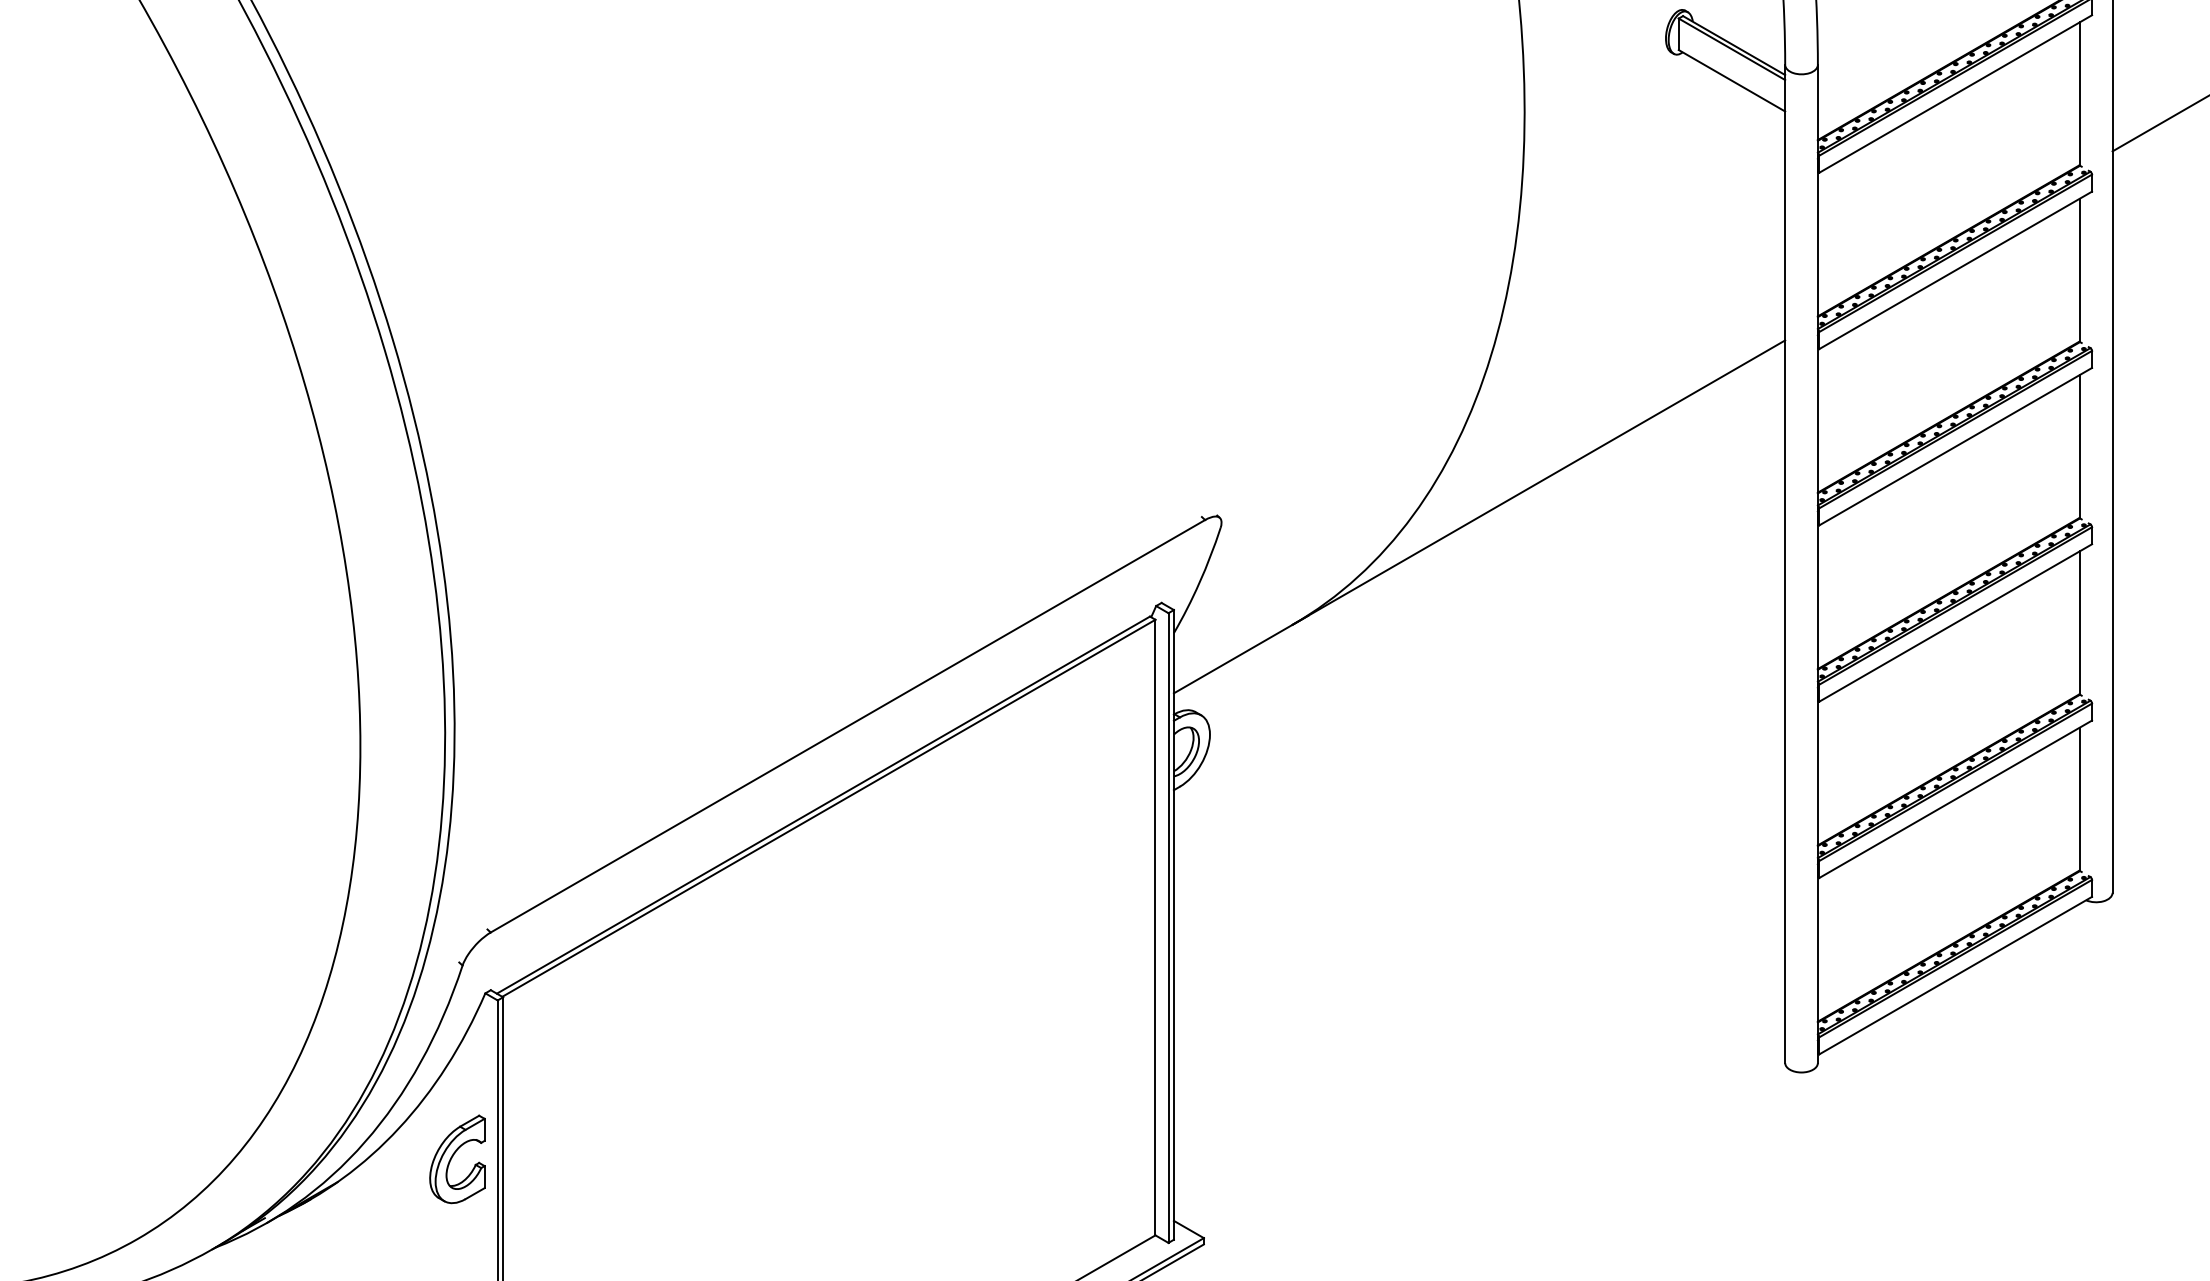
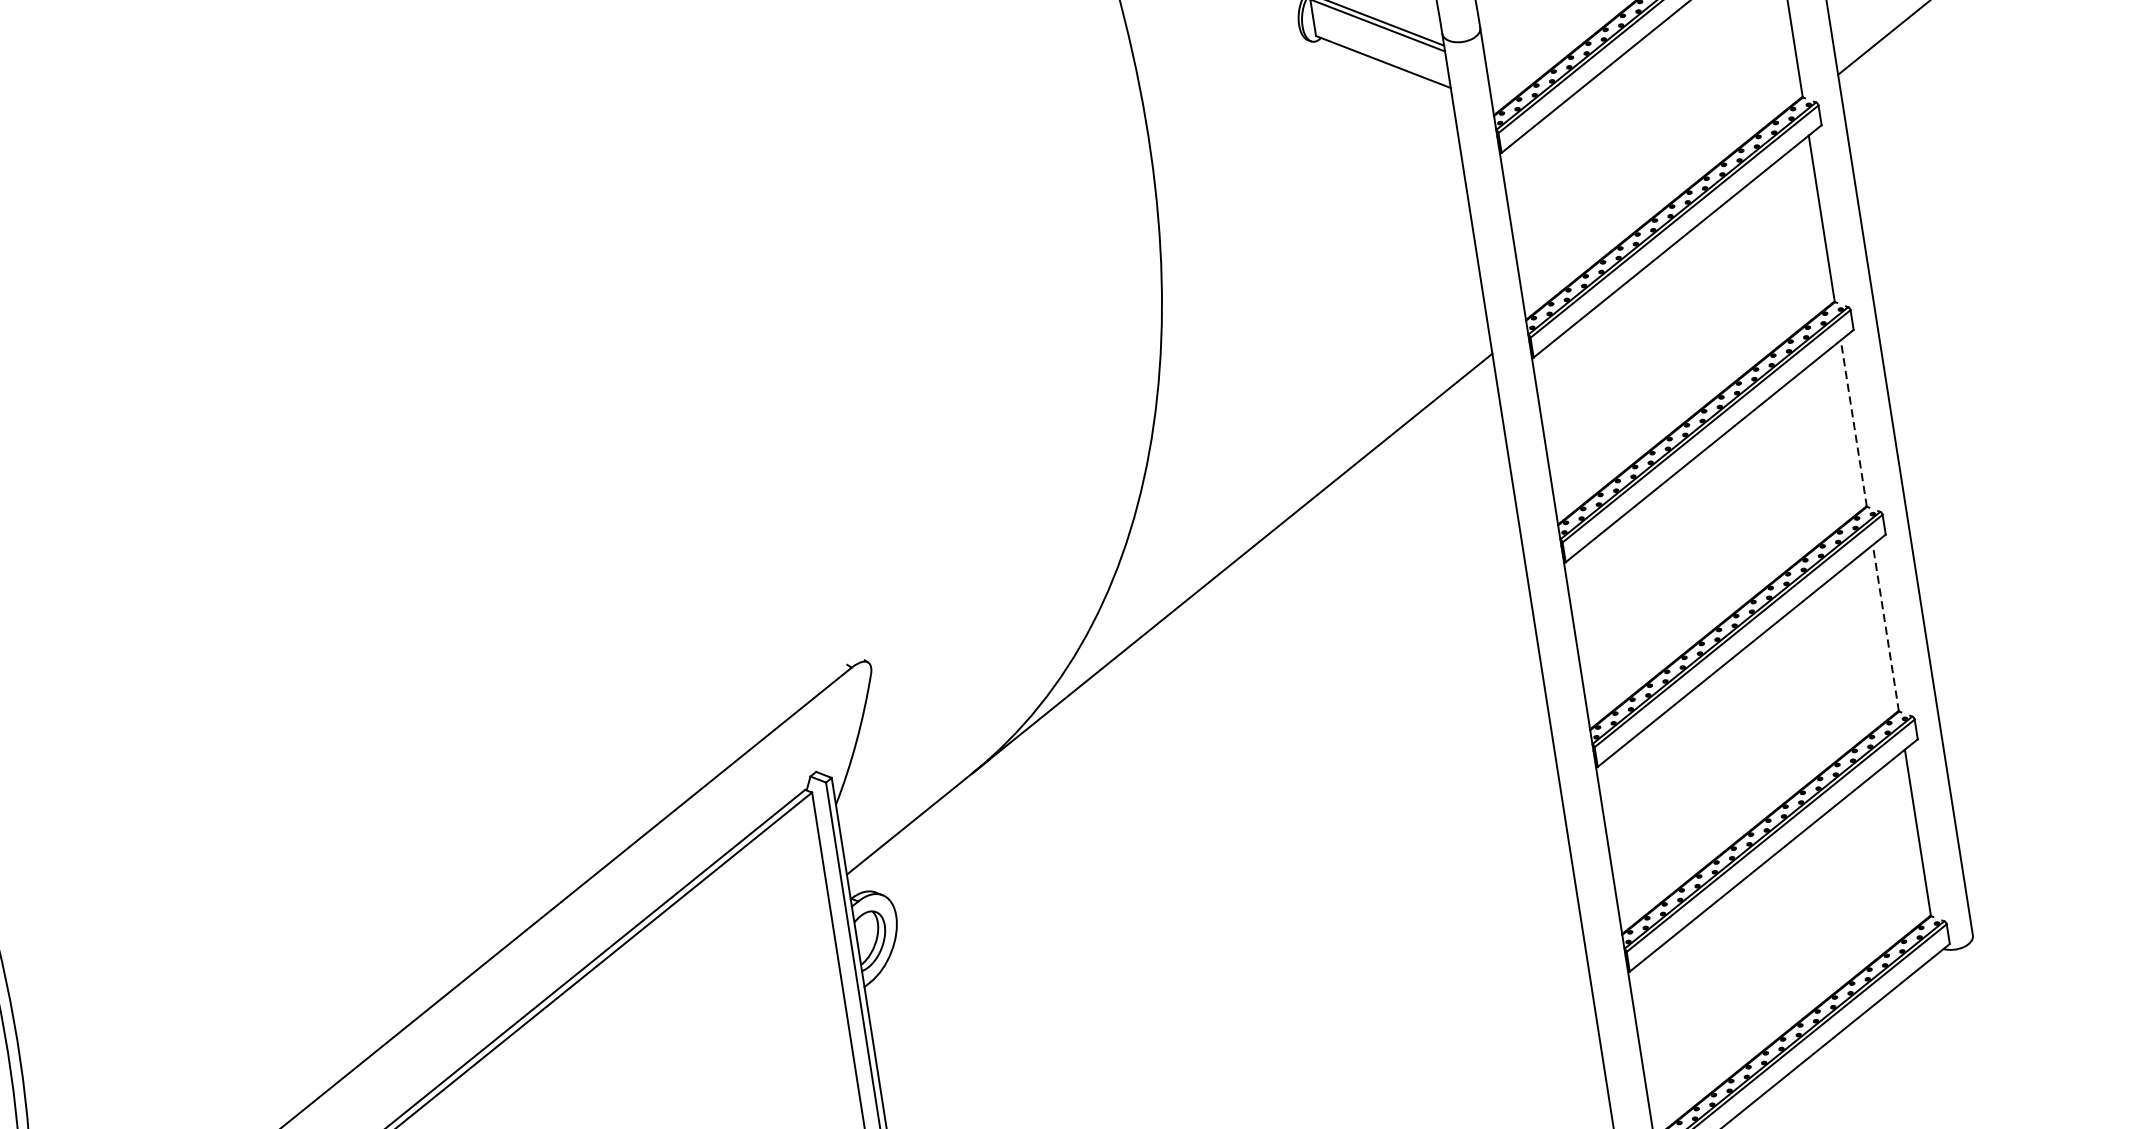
line: (2079, 446) -> (1853, 423), solid -> dashed
line: (2079, 622) -> (1885, 627), solid -> dashed

